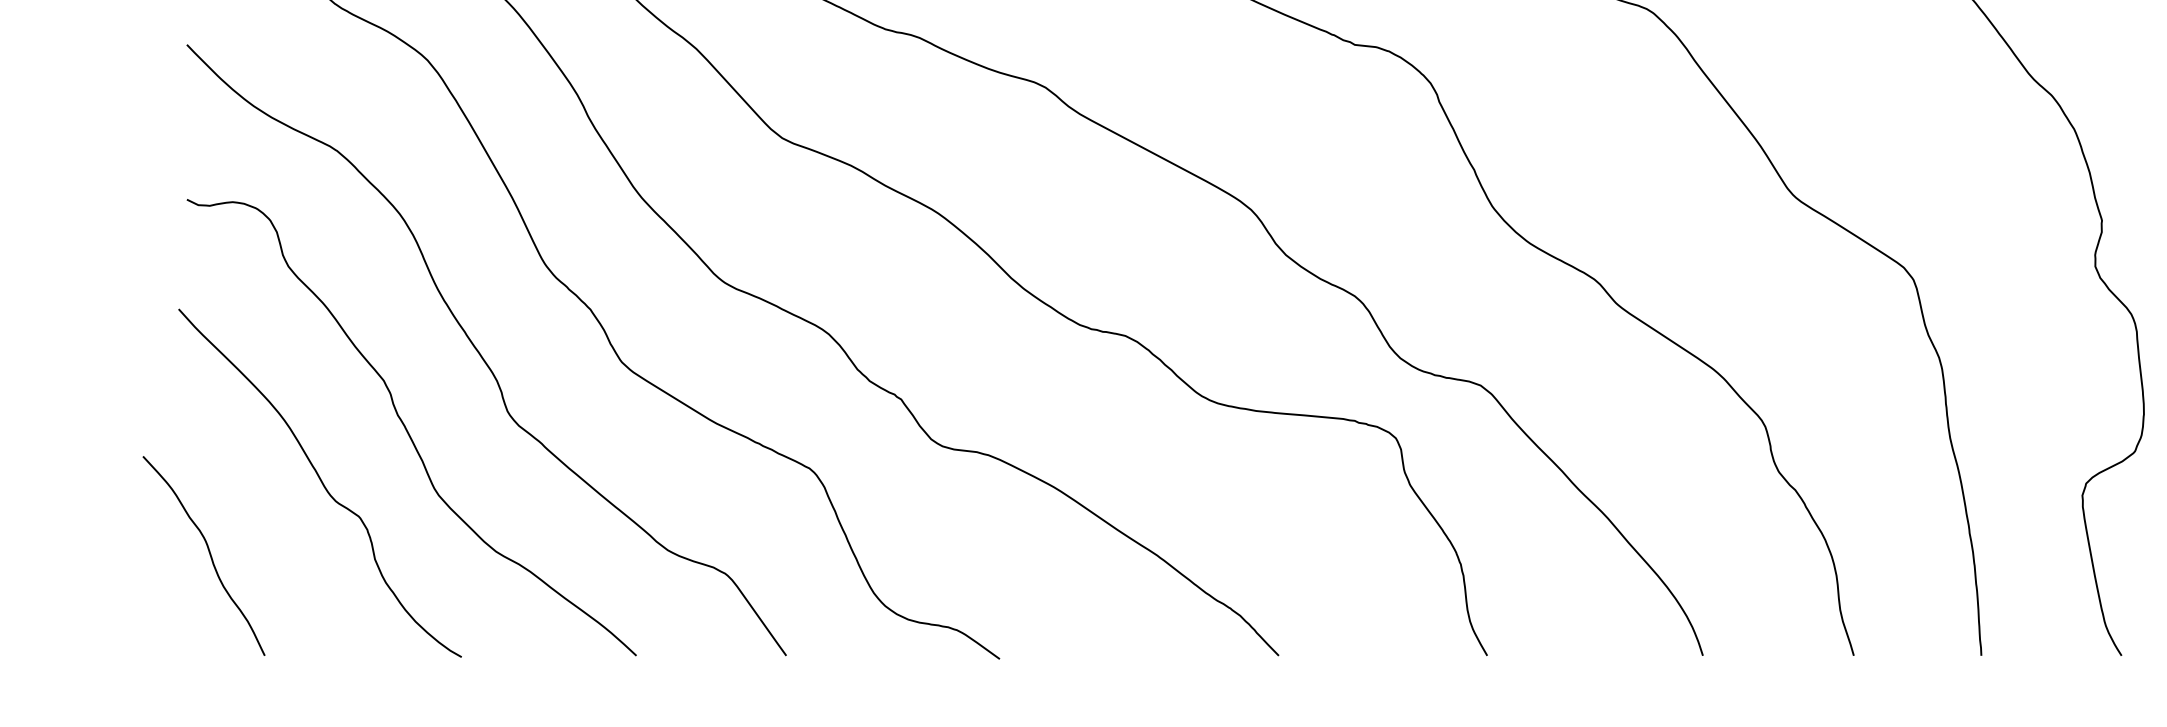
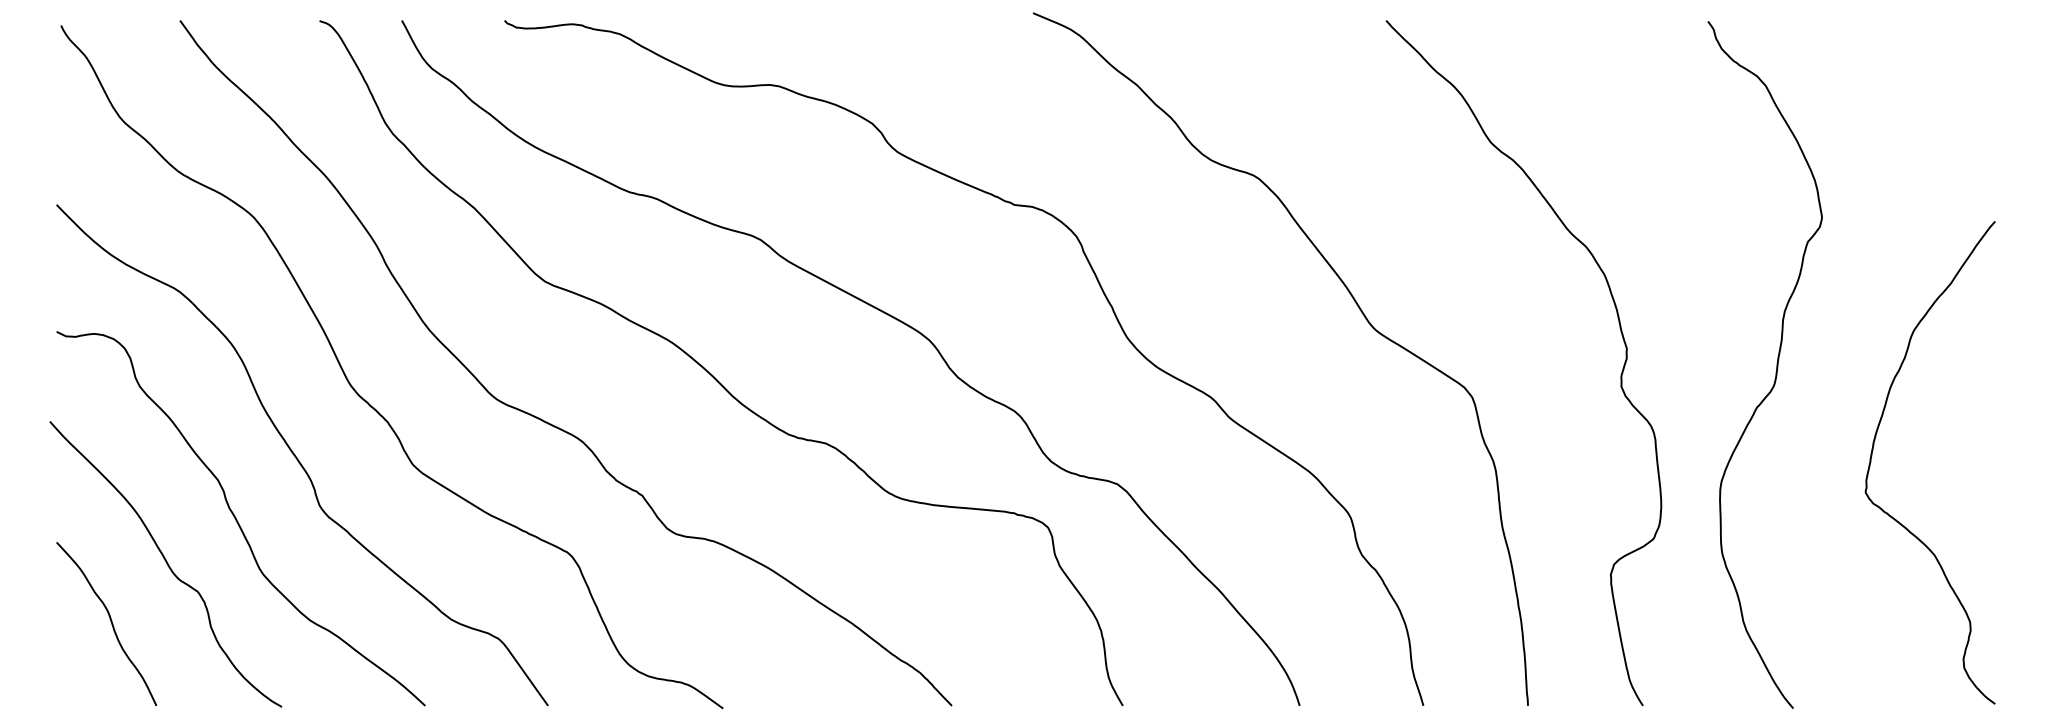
curve: (208, 554) -> (110, 622), moved

